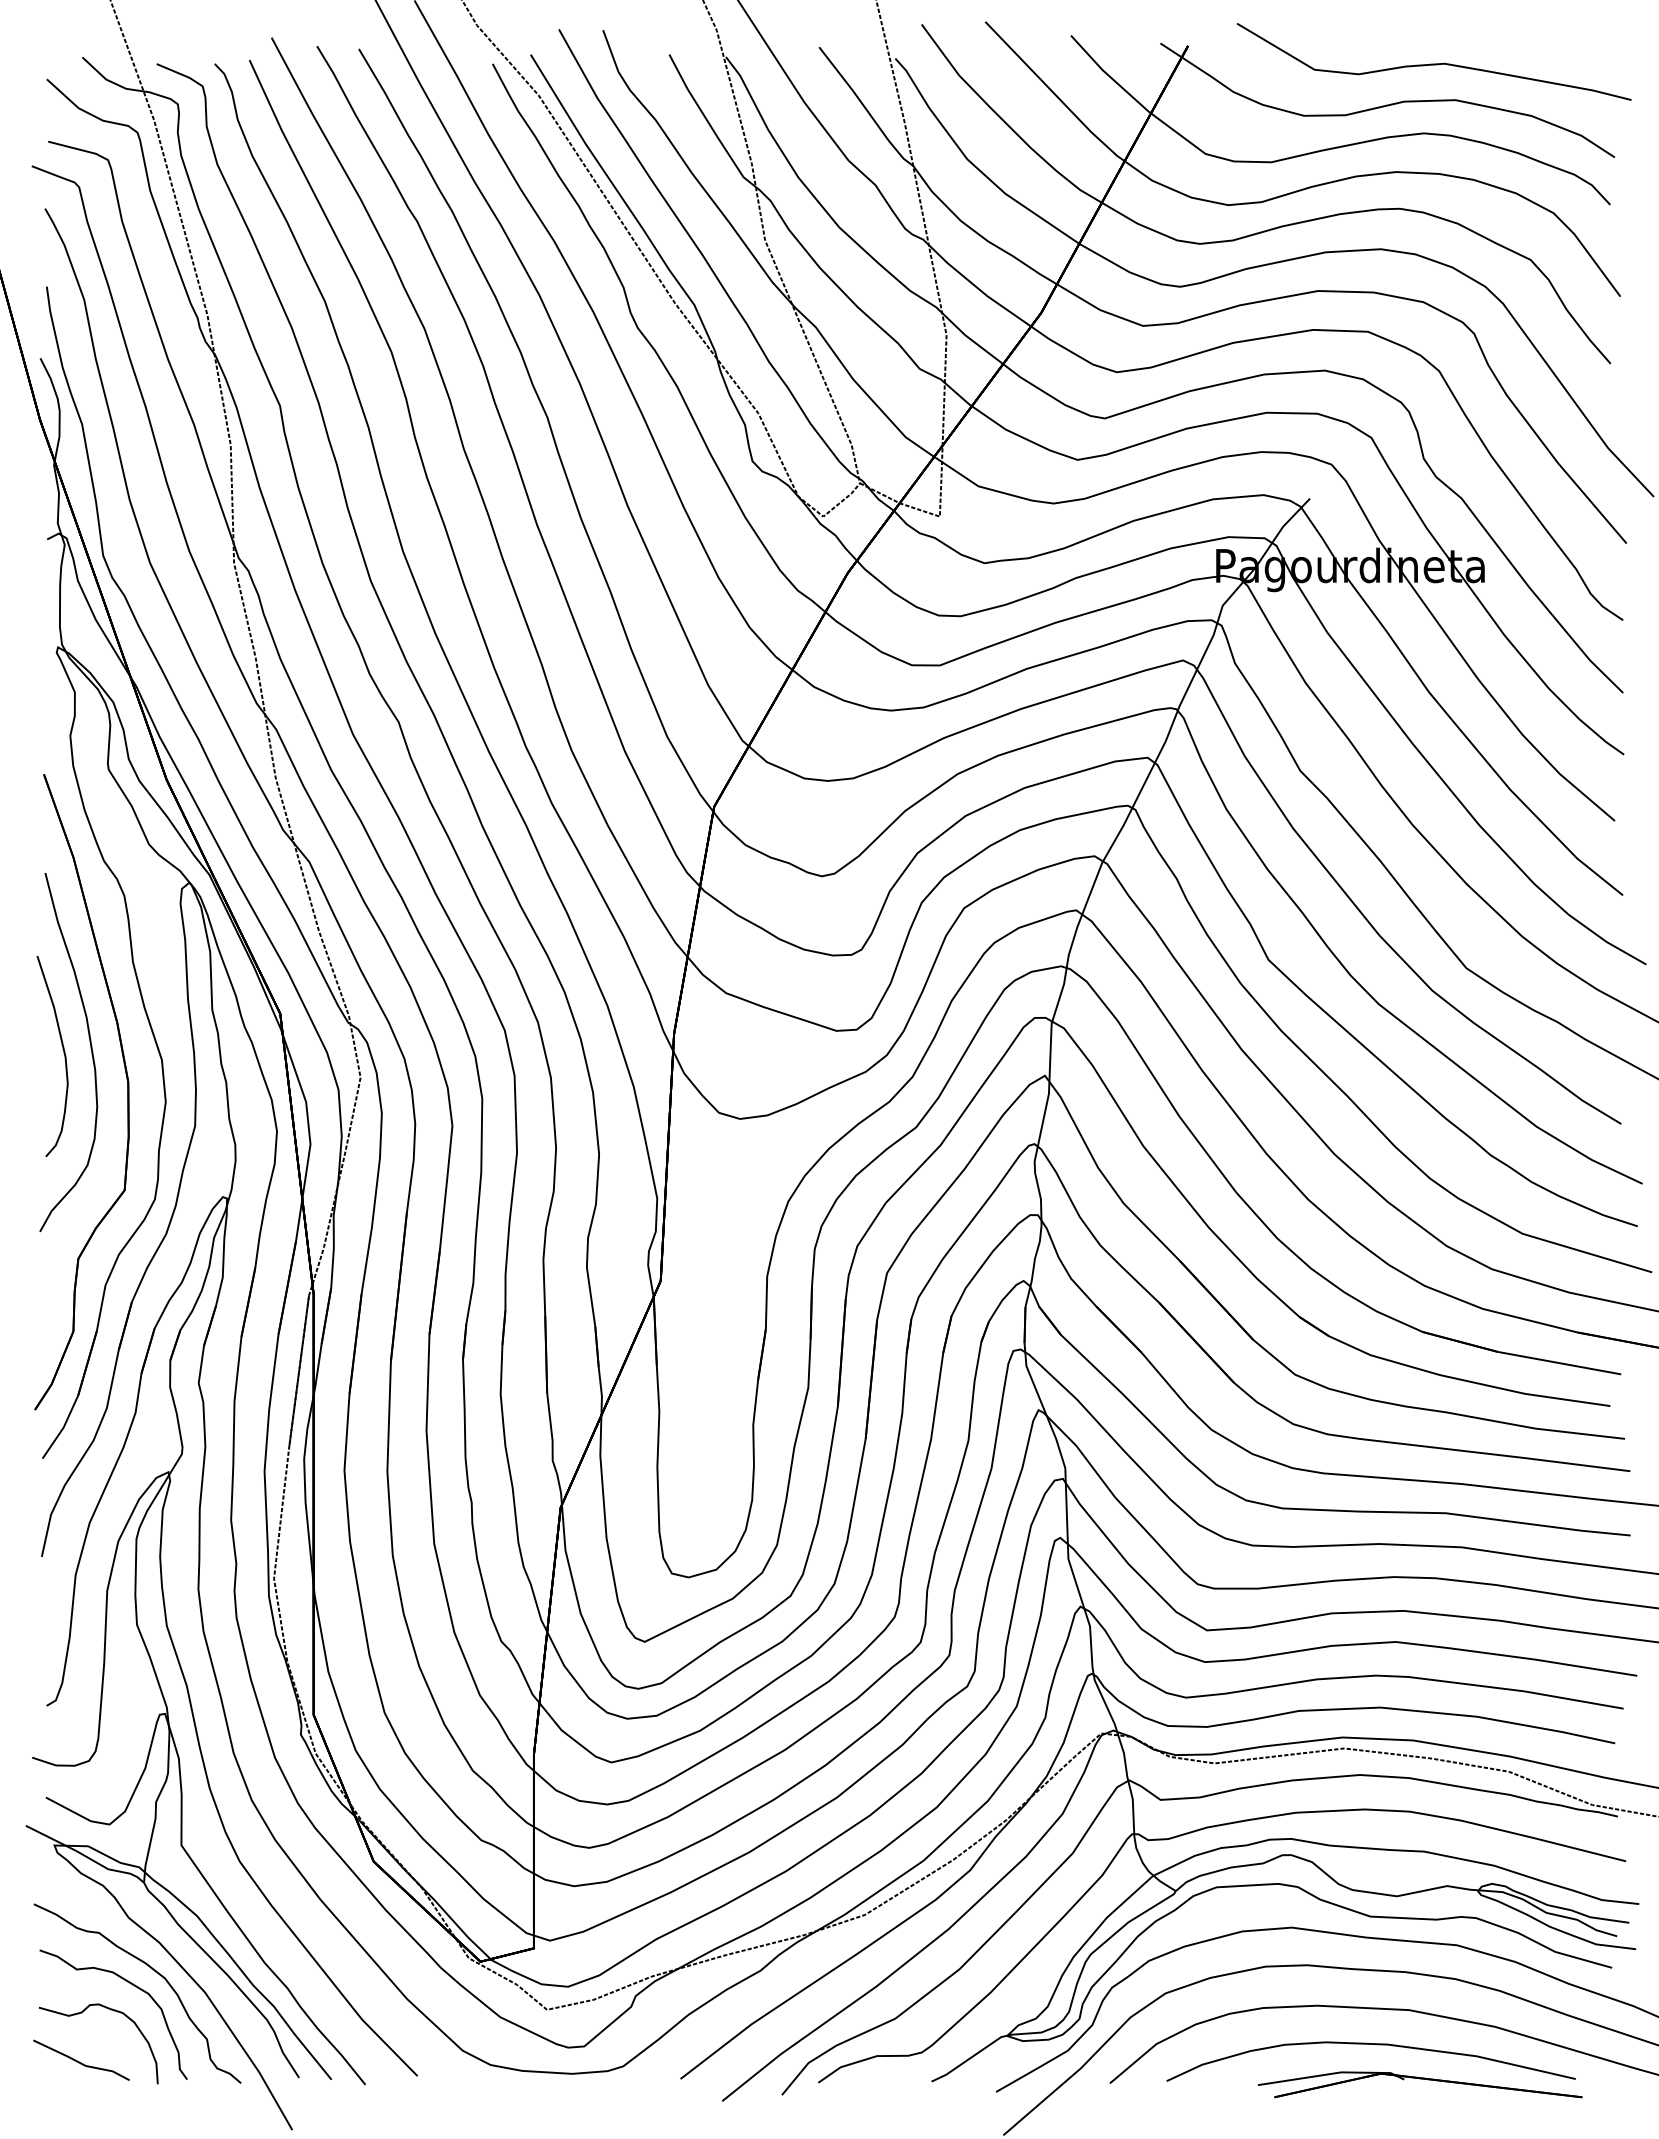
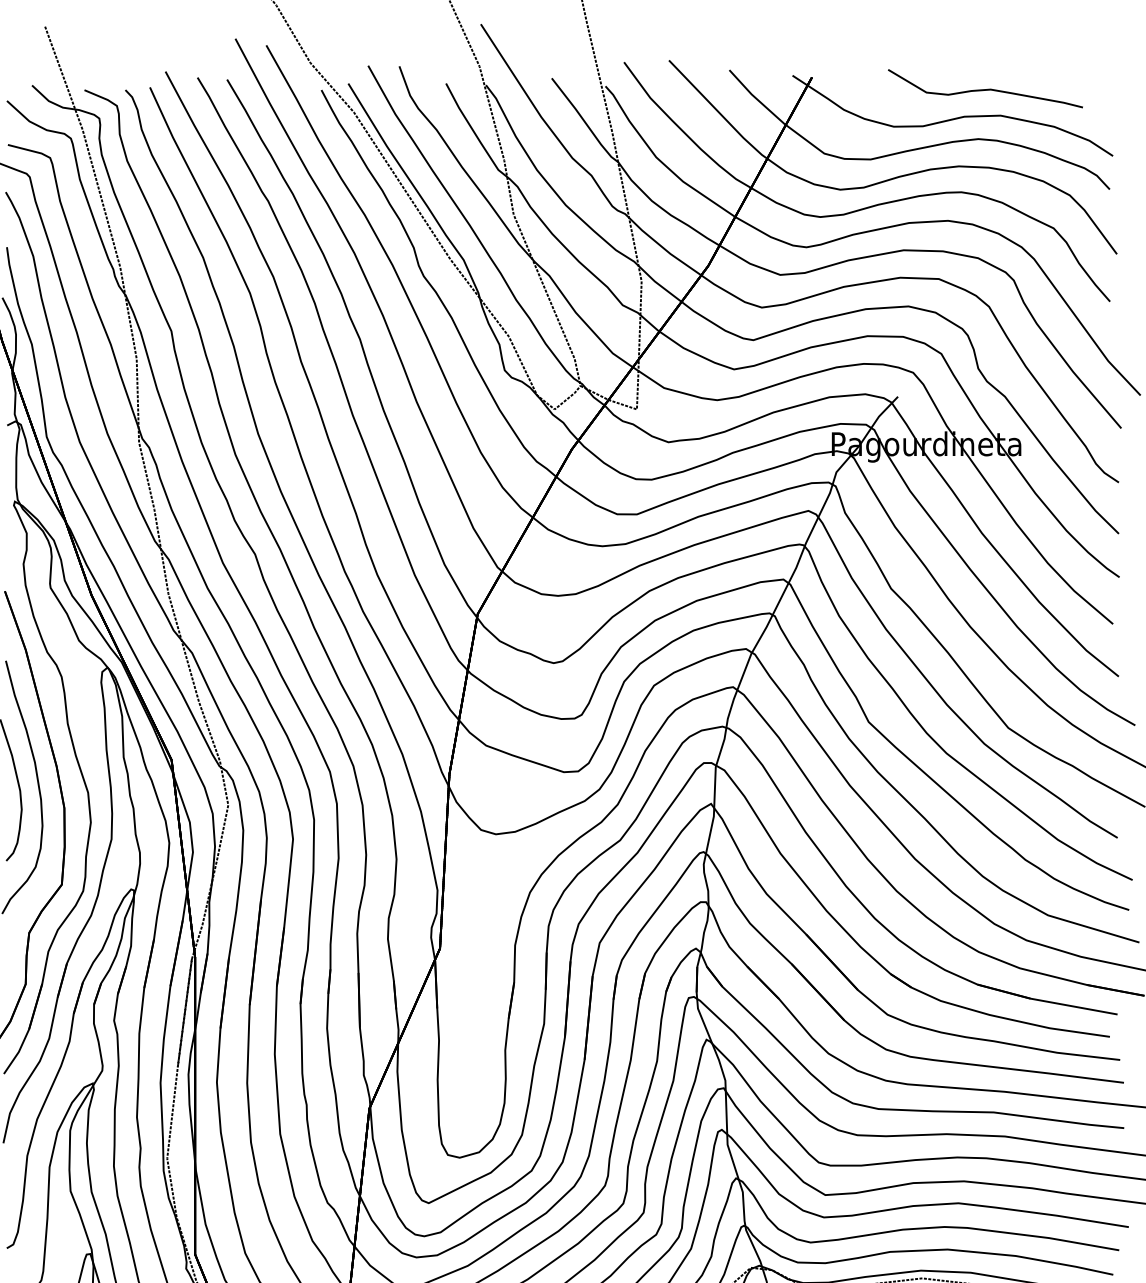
part: (1433, 61) -> (985, 88), size x0.7

